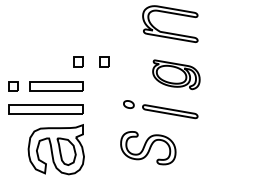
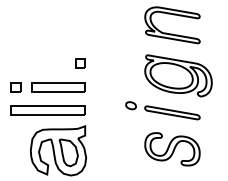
part: (104, 61) -> (106, 62), removed
part: (176, 74) -> (178, 75), size x1.43
part: (148, 148) -> (172, 149), moved

